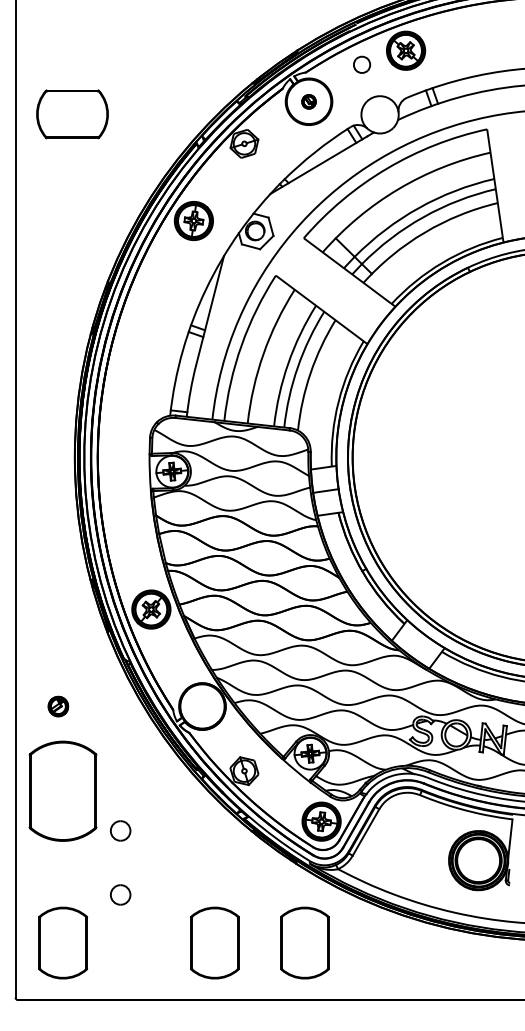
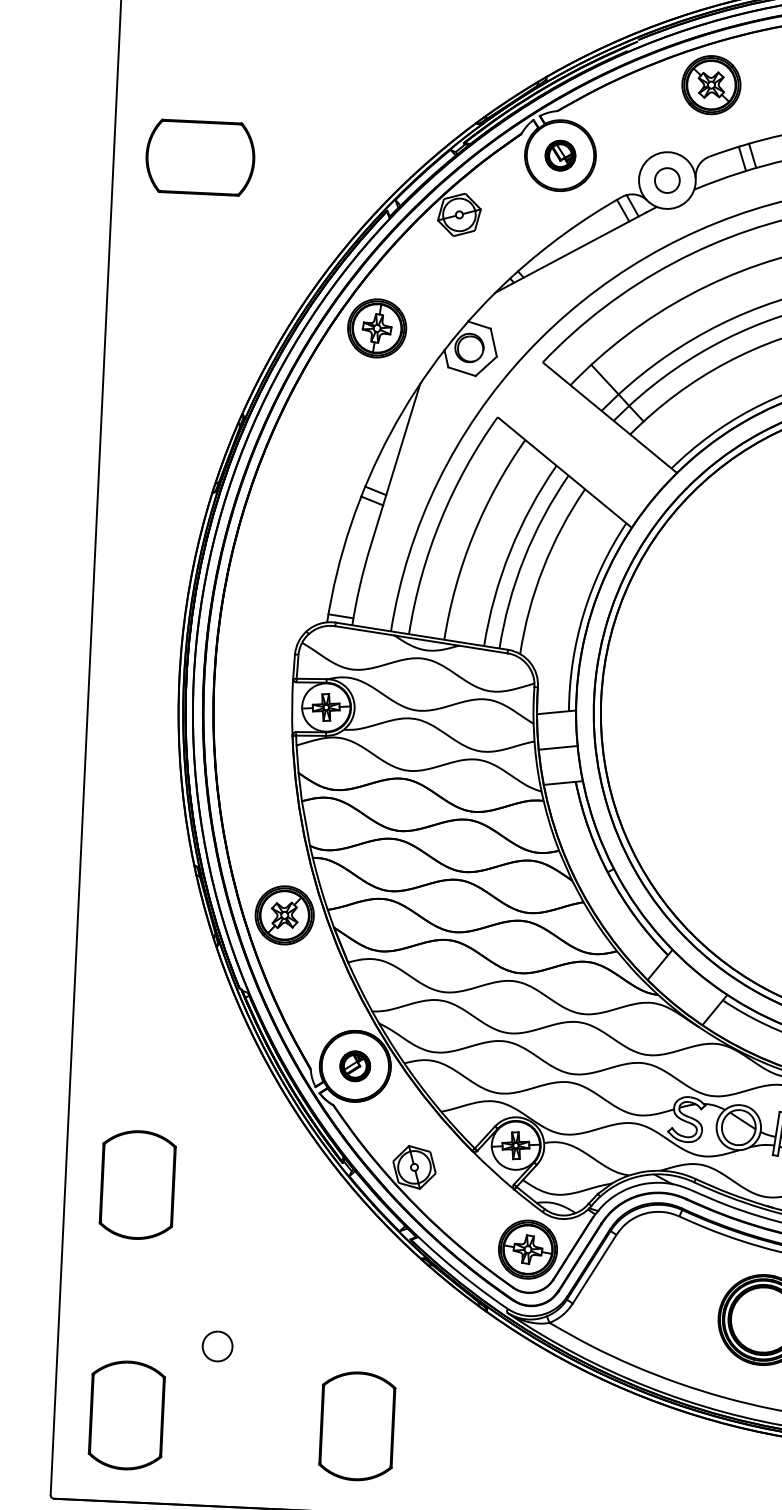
part: (361, 64) -> (666, 179), moved
part: (308, 101) -> (559, 155), size x1.43
part: (58, 706) -> (355, 1066), moved
part: (63, 791) -> (138, 1185), size x0.71
part: (120, 830) -> (222, 1248), removed
part: (304, 942) -> (493, 1431), removed

